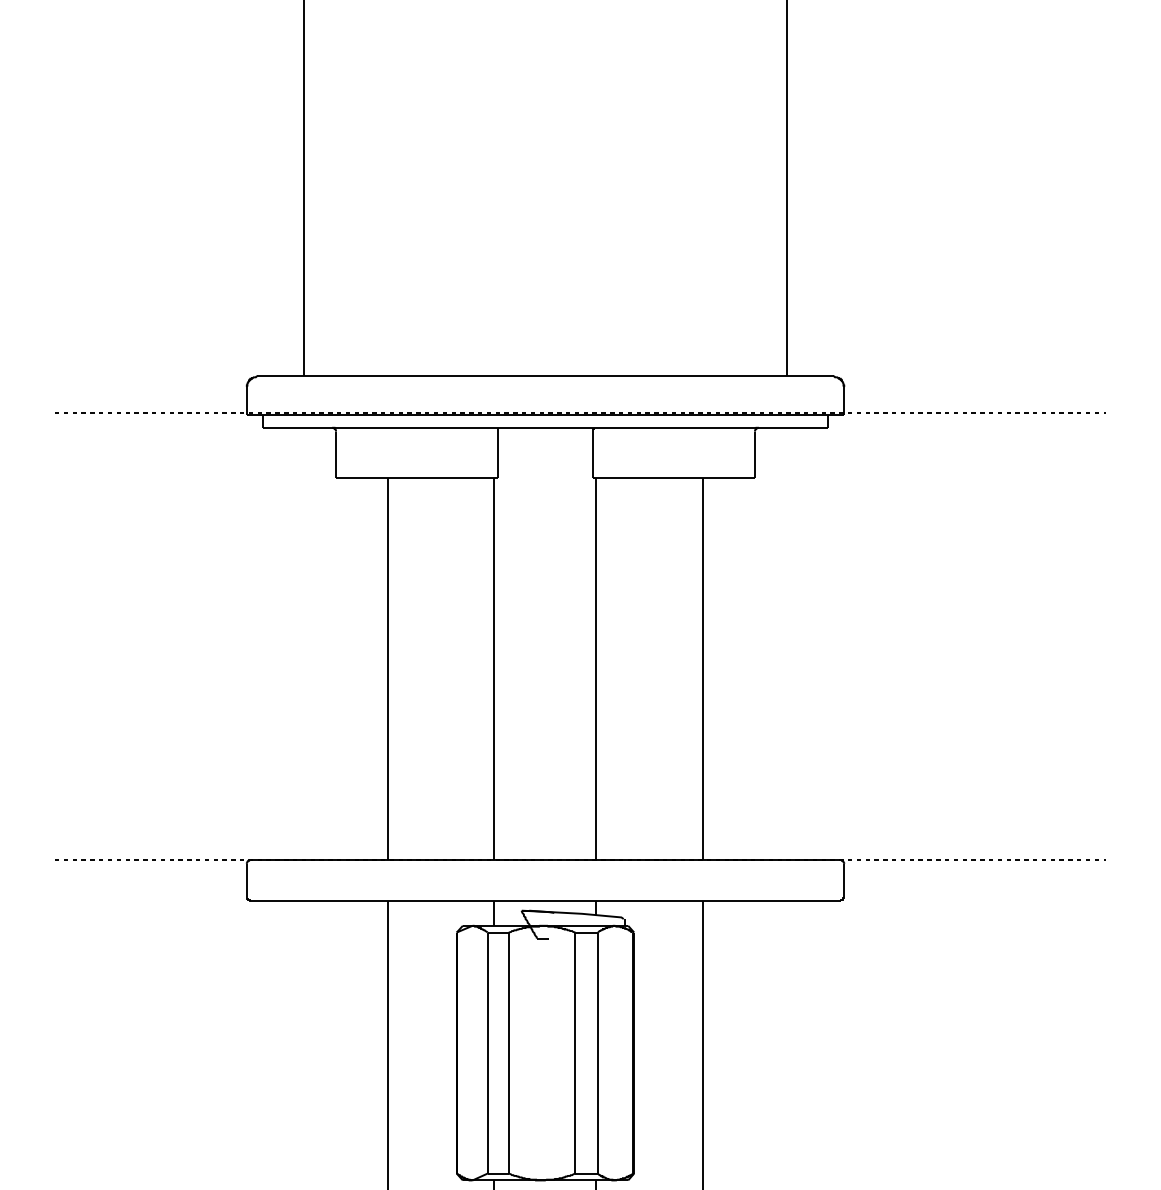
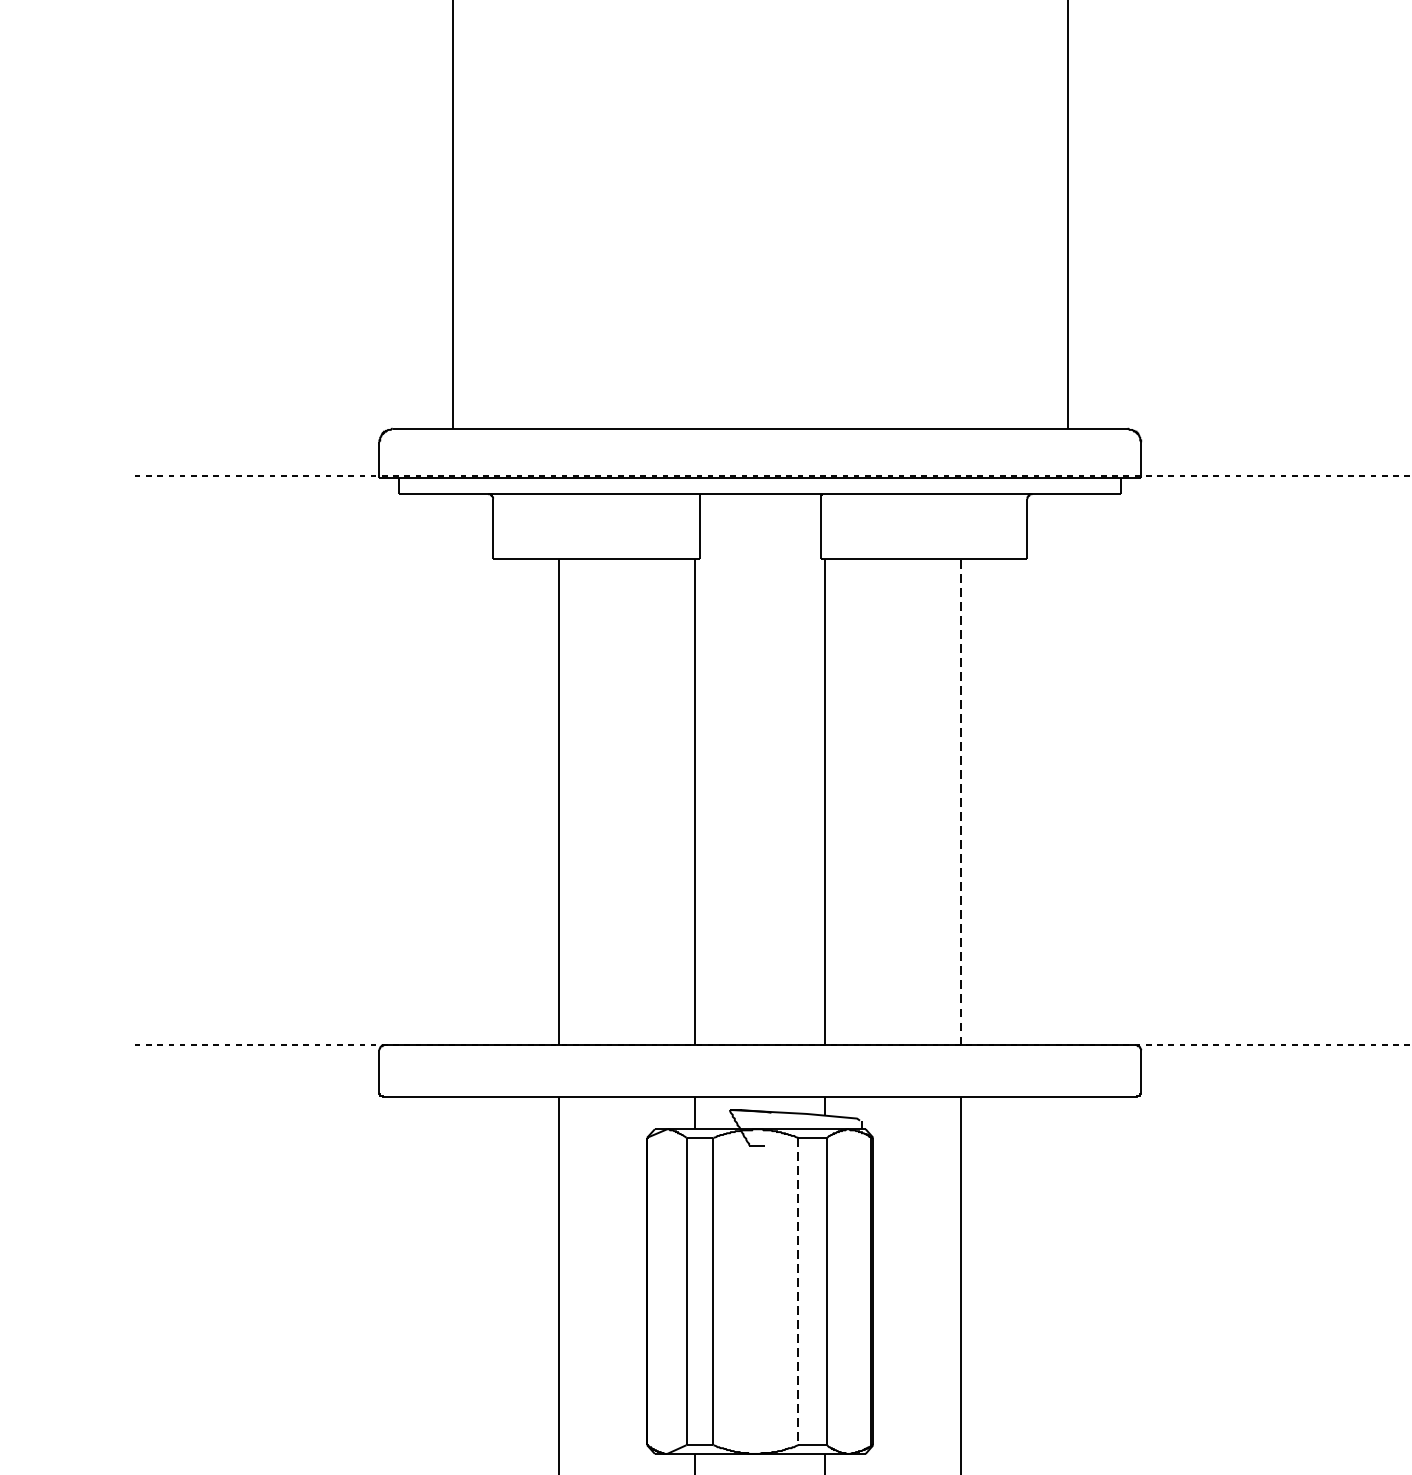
line: (703, 669) -> (961, 802), solid -> dashed
line: (575, 1053) -> (798, 1292), solid -> dashed

